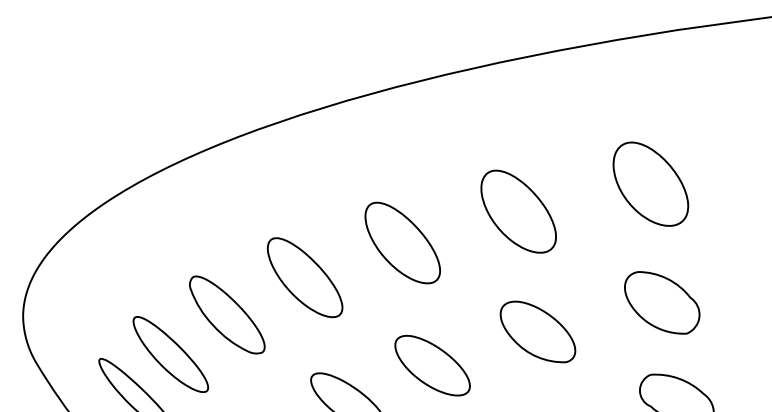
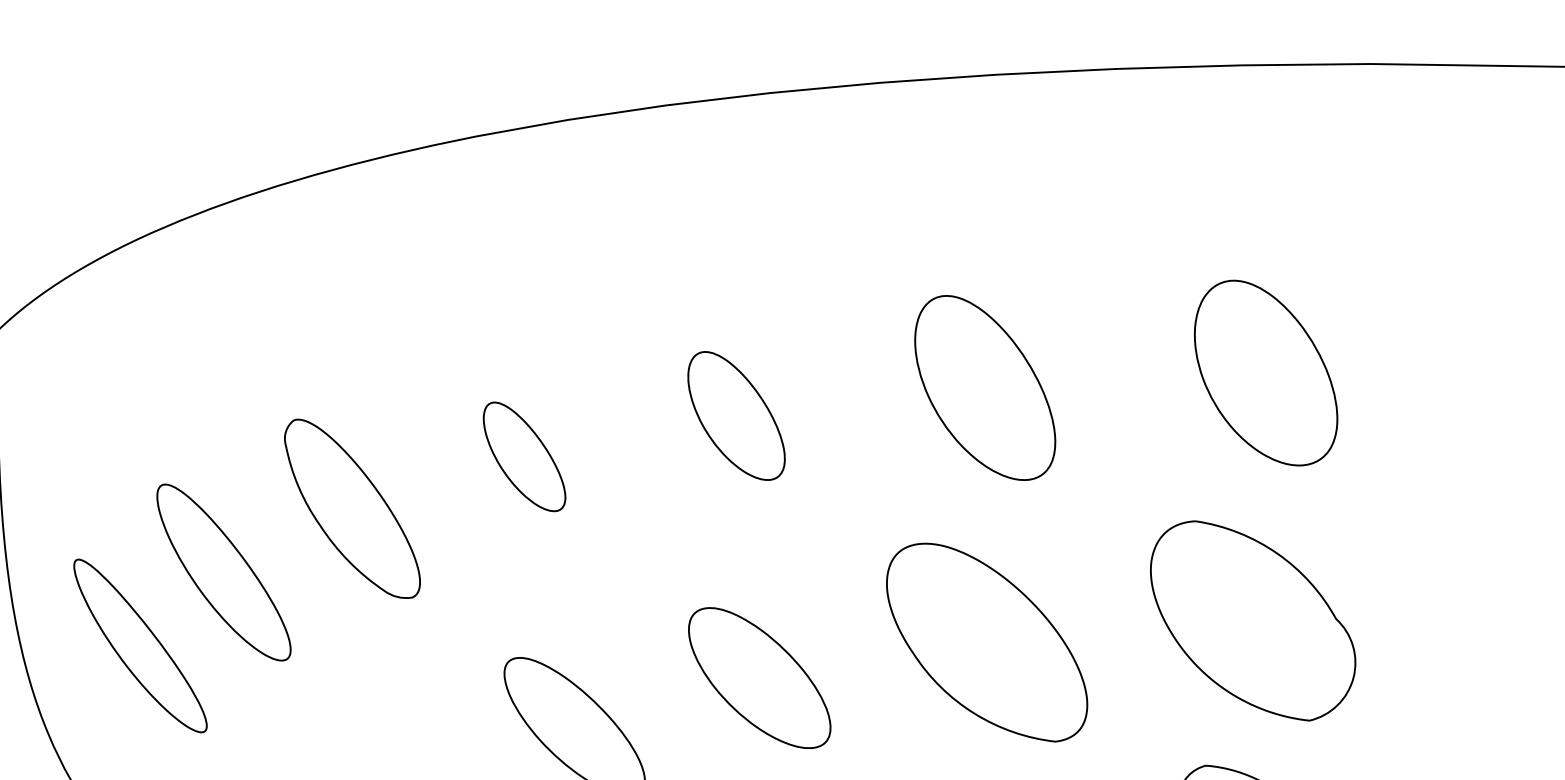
part: (402, 242) -> (736, 414), size x0.7
part: (304, 277) -> (523, 456), size x0.6
part: (662, 302) -> (1253, 620), size x1.4
part: (537, 331) -> (986, 640), size x1.4

